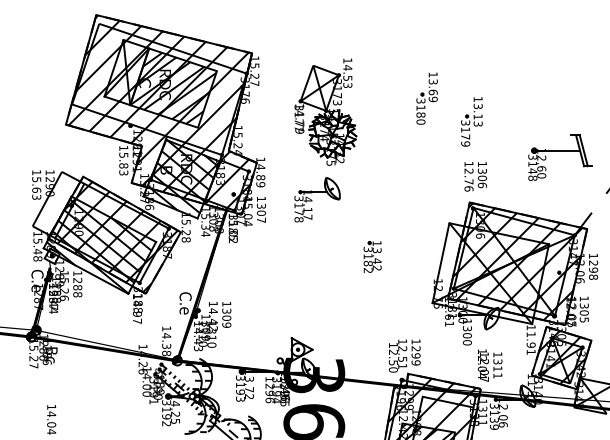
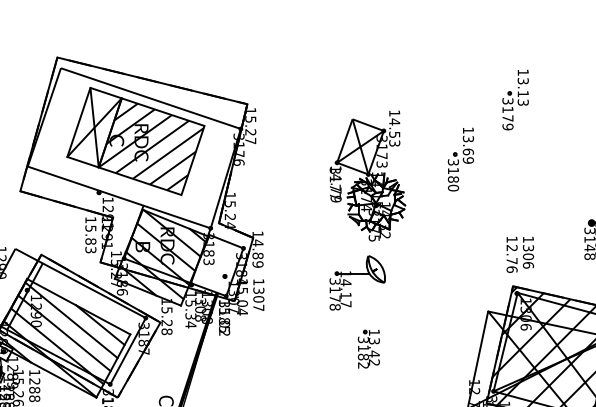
part: (325, 111) -> (367, 175), moved
hatch: (159, 112) -> (134, 176), removed
part: (471, 121) -> (515, 99), moved
part: (317, 199) -> (357, 282), moved
hatch: (117, 236) -> (83, 327), removed
part: (372, 256) -> (368, 348), moved

